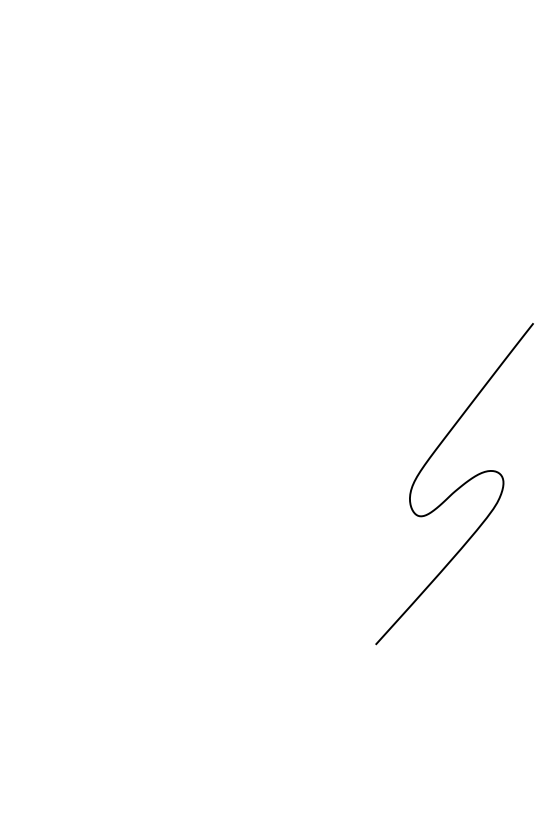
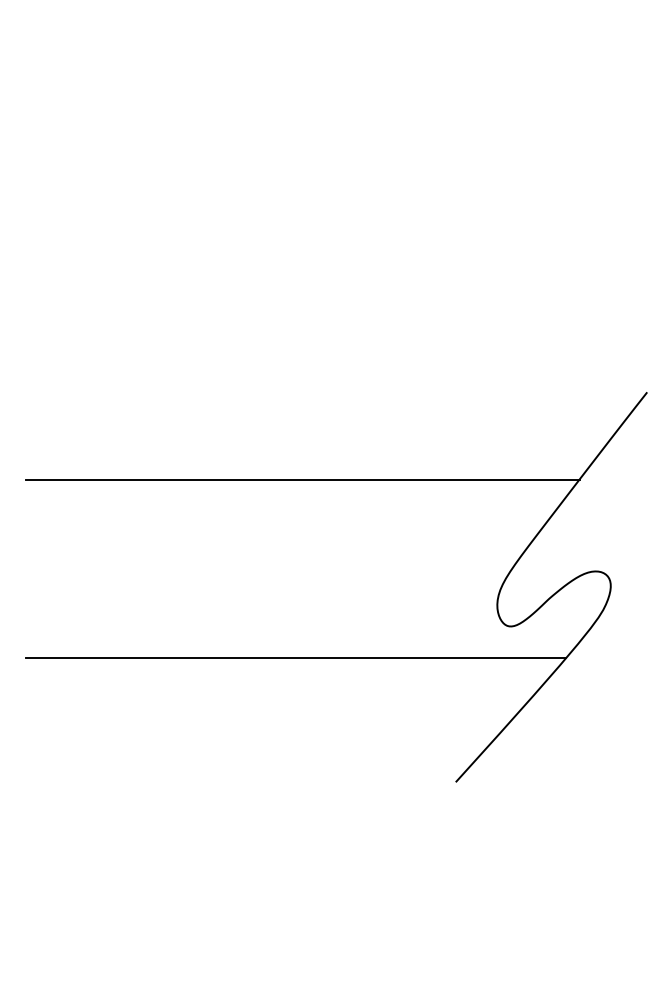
line: (249, 395) -> (302, 479), added
line: (243, 542) -> (295, 658), added

